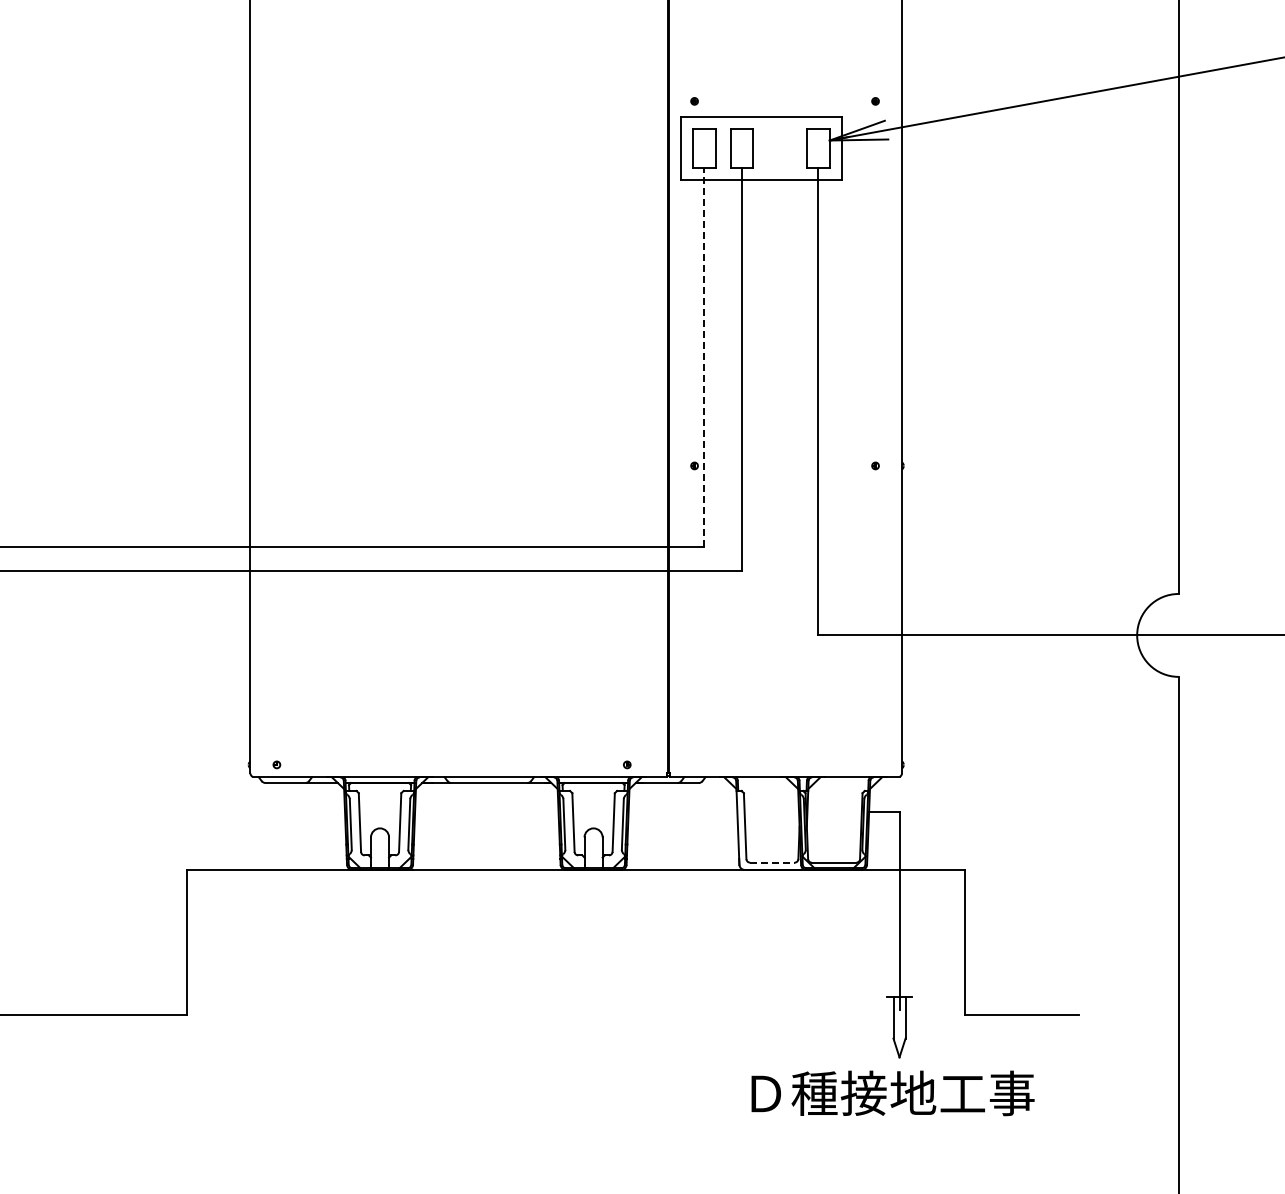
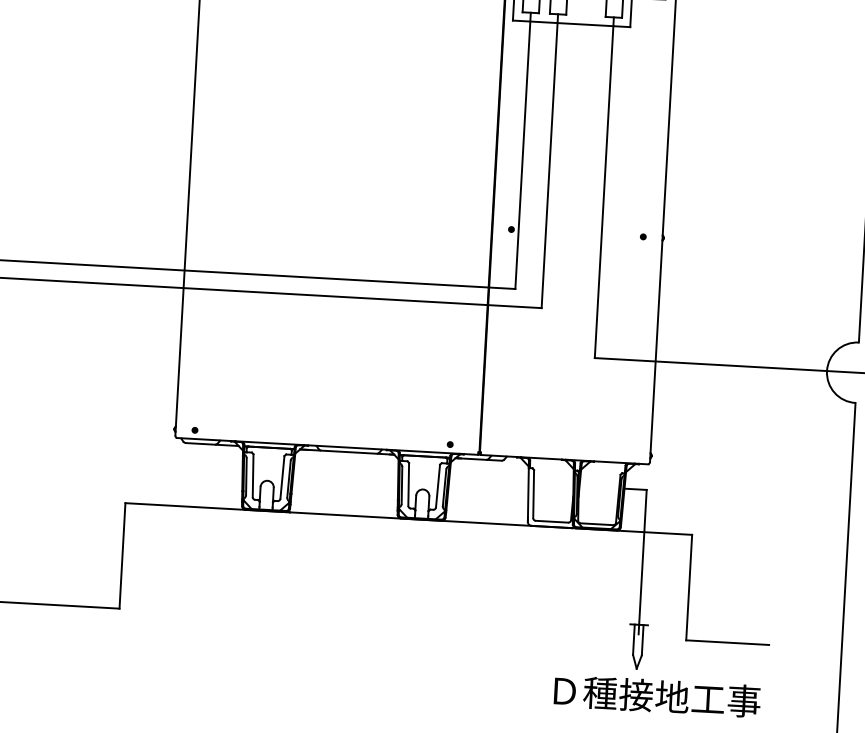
line: (704, 357) -> (523, 150), dashed -> solid
line: (772, 862) -> (552, 521), dashed -> solid
text: (892, 1093) -> (657, 696), moved

